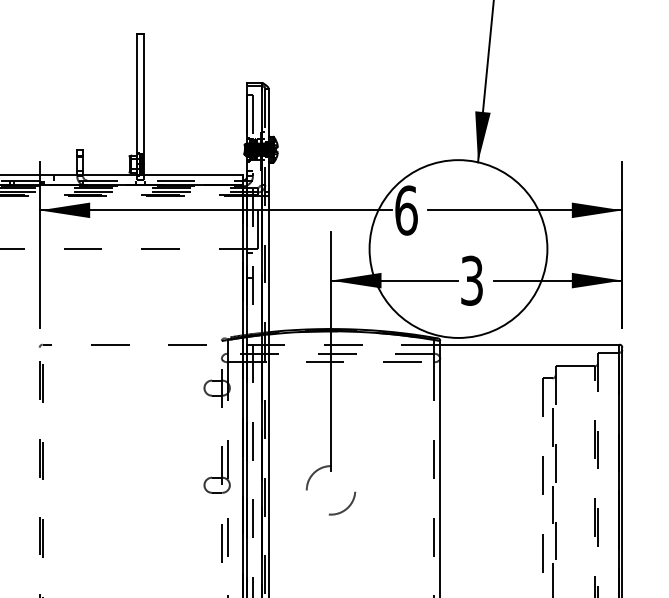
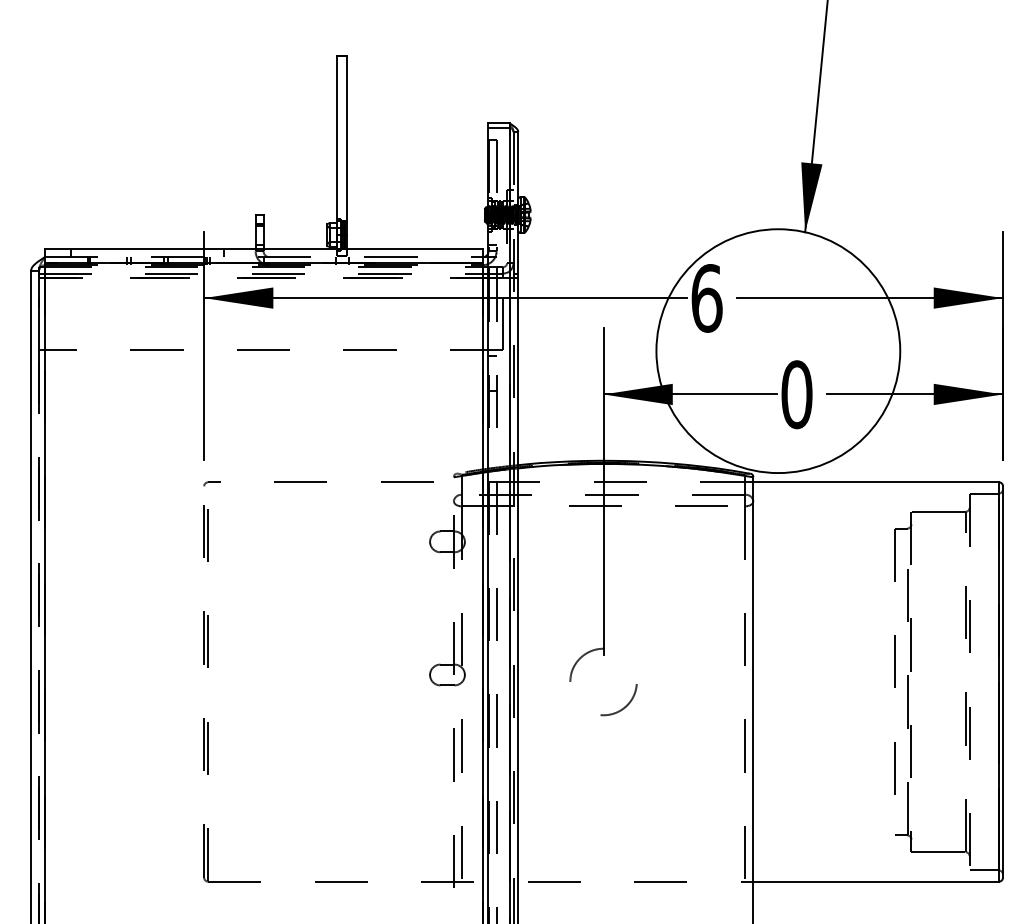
text: (471, 280) -> (796, 394), 3 -> 0

